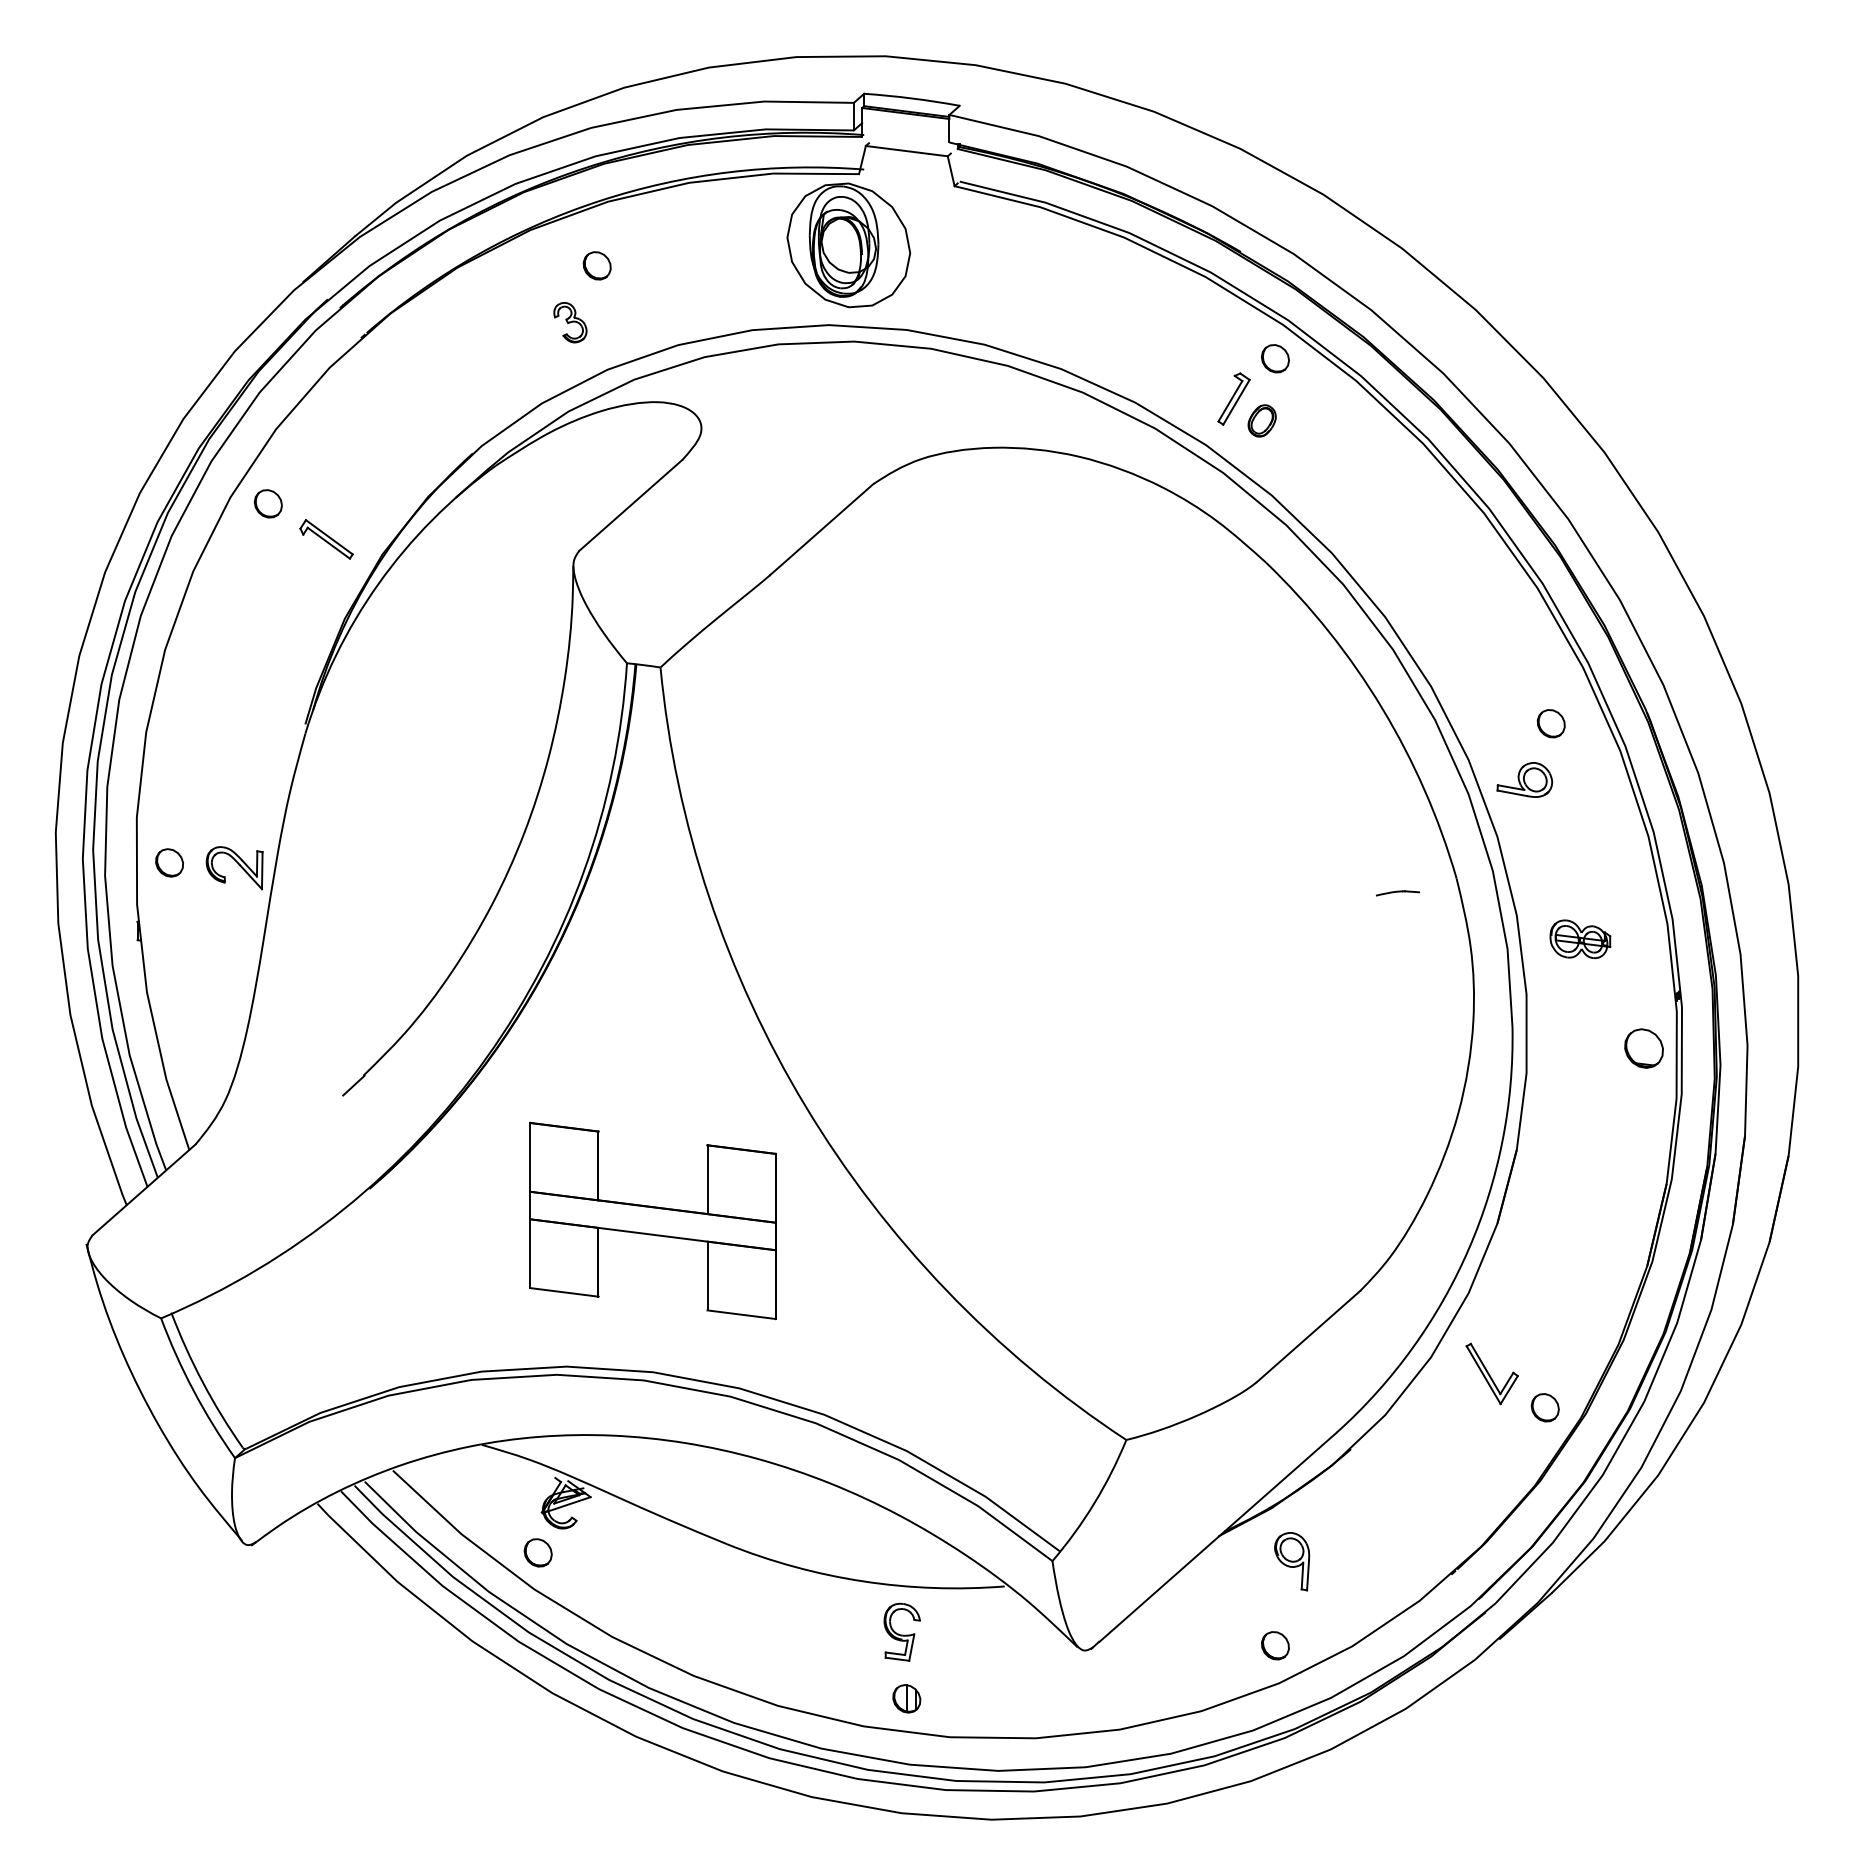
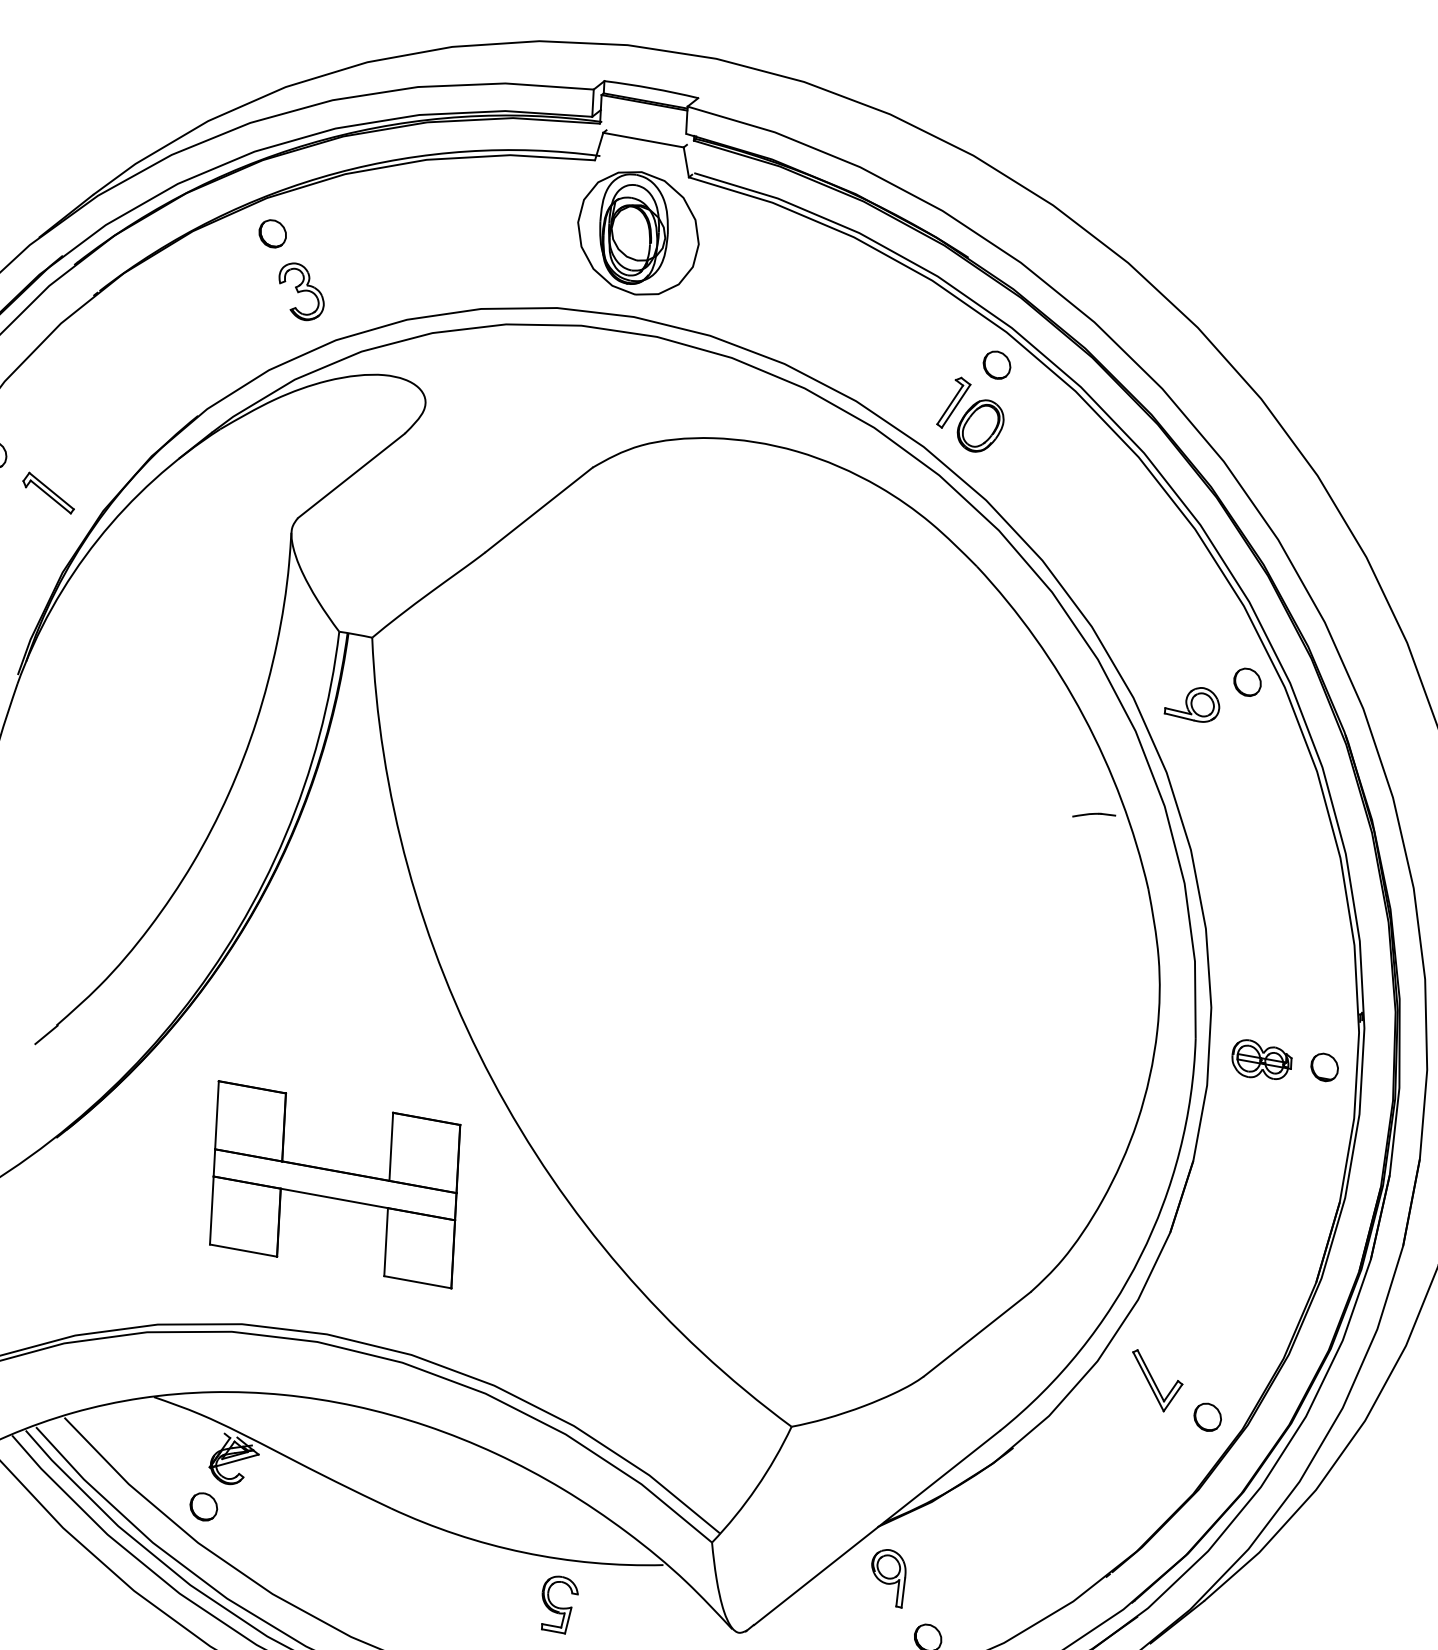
part: (848, 245) -> (638, 233), moved
part: (596, 265) -> (272, 233), moved
part: (570, 322) -> (301, 291), size x1.43
part: (1261, 420) -> (979, 425), size x1.67
part: (1550, 723) -> (1246, 682), moved
part: (1524, 779) -> (1192, 703), moved
part: (1397, 893) -> (1093, 815), moved
part: (1580, 938) -> (1262, 1058), moved
part: (1643, 1048) -> (1324, 1067), size x0.71
part: (1292, 1561) -> (888, 1578), moved

